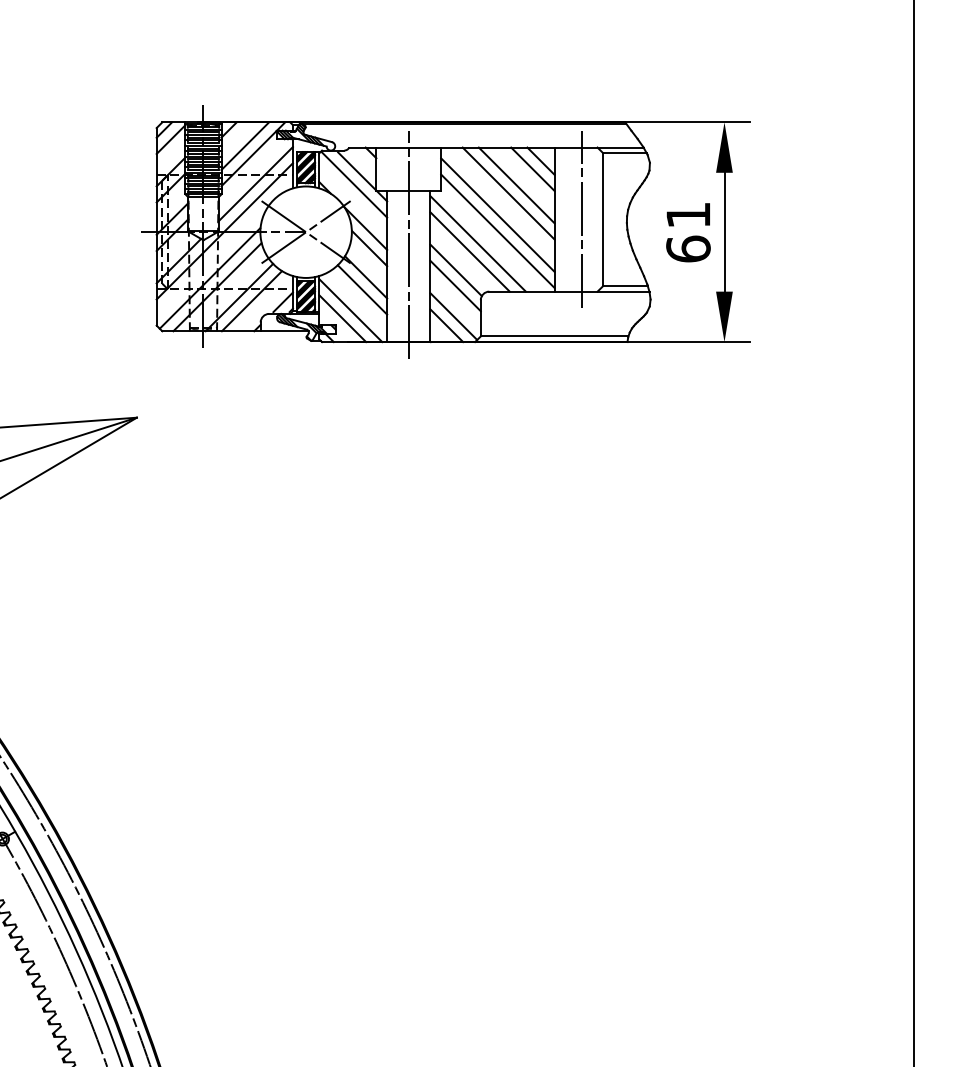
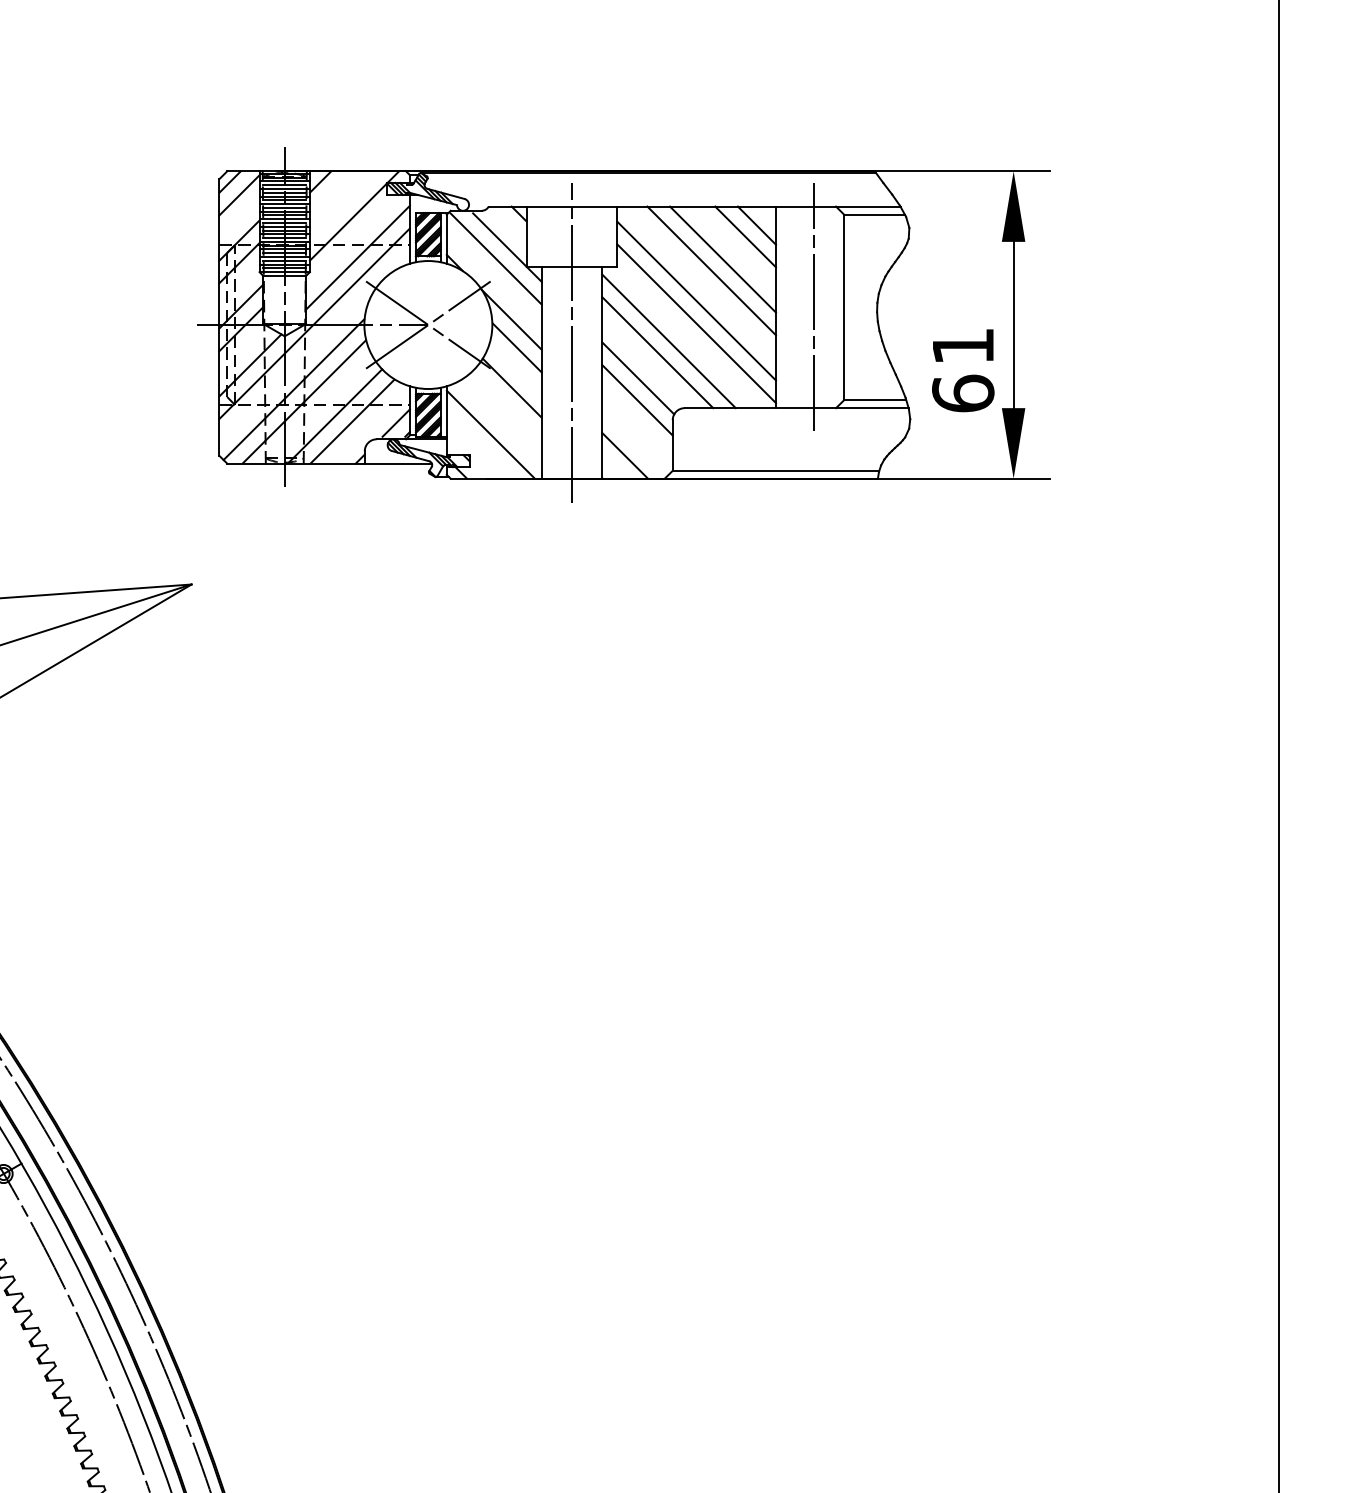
line: (244, 146) -> (342, 204), removed
text: (688, 232) -> (963, 370), moved
line: (361, 289) -> (506, 405), removed
line: (453, 316) -> (634, 442), removed
line: (342, 318) -> (479, 445), removed

